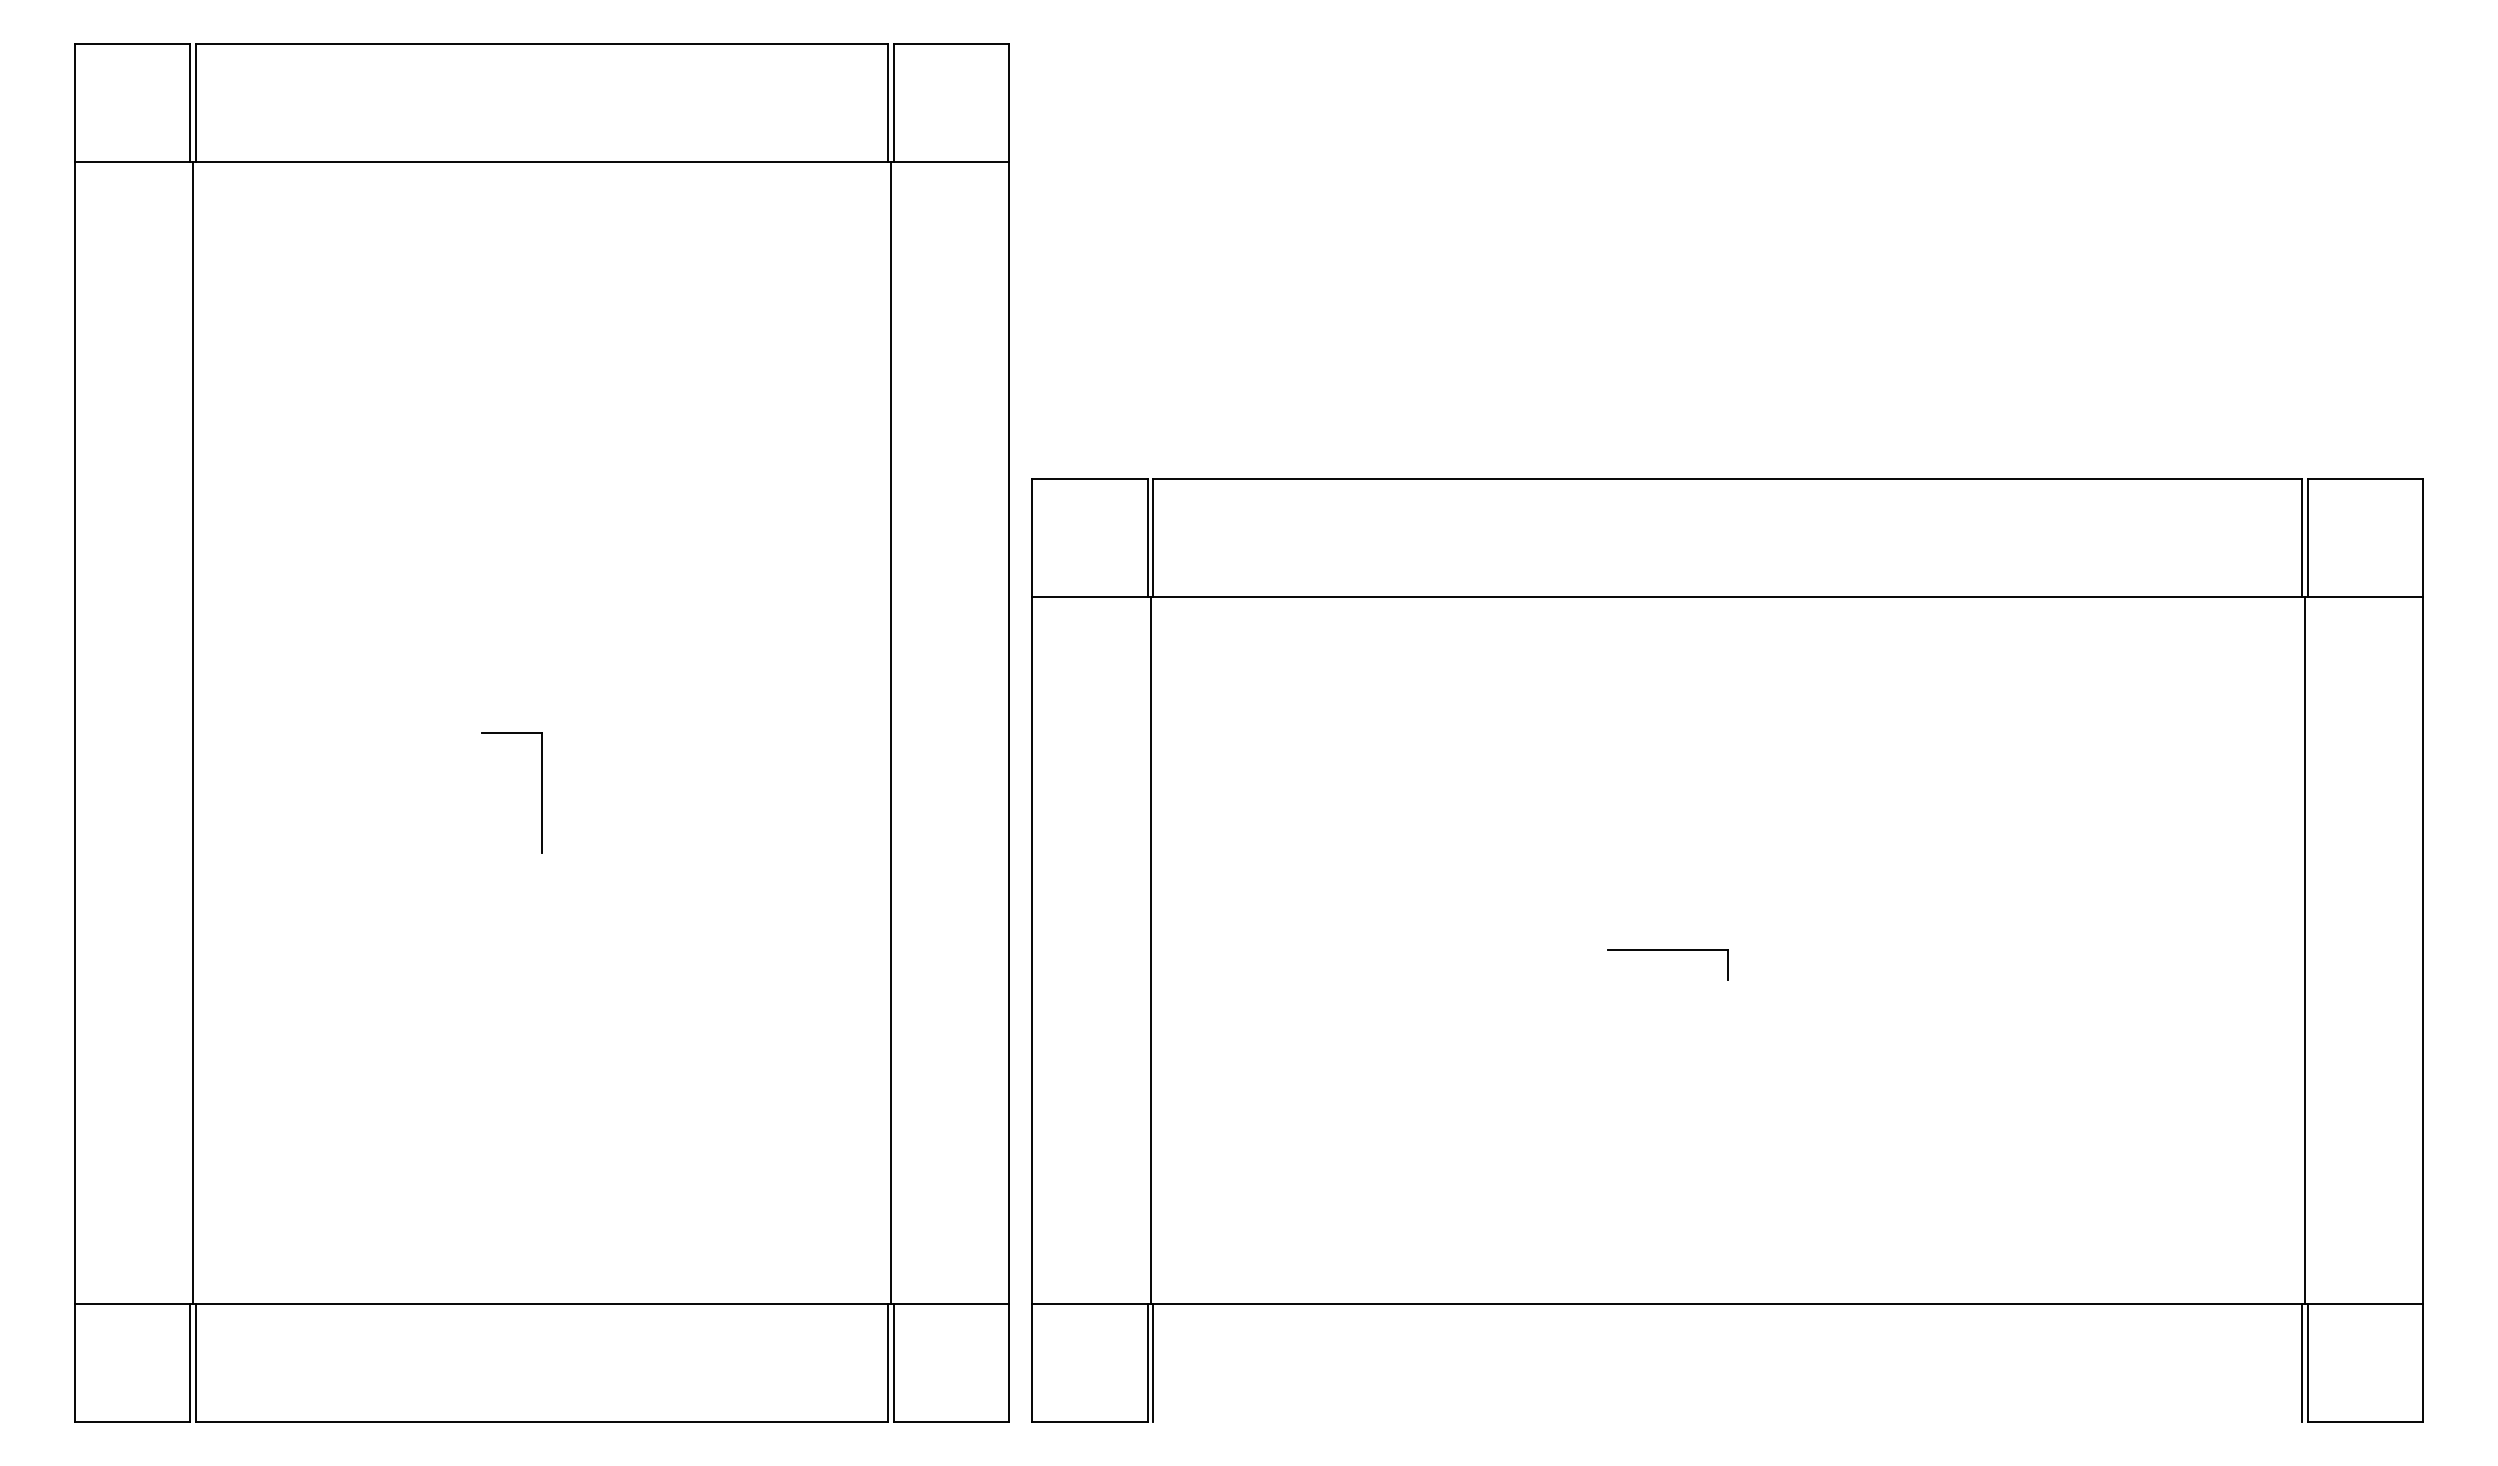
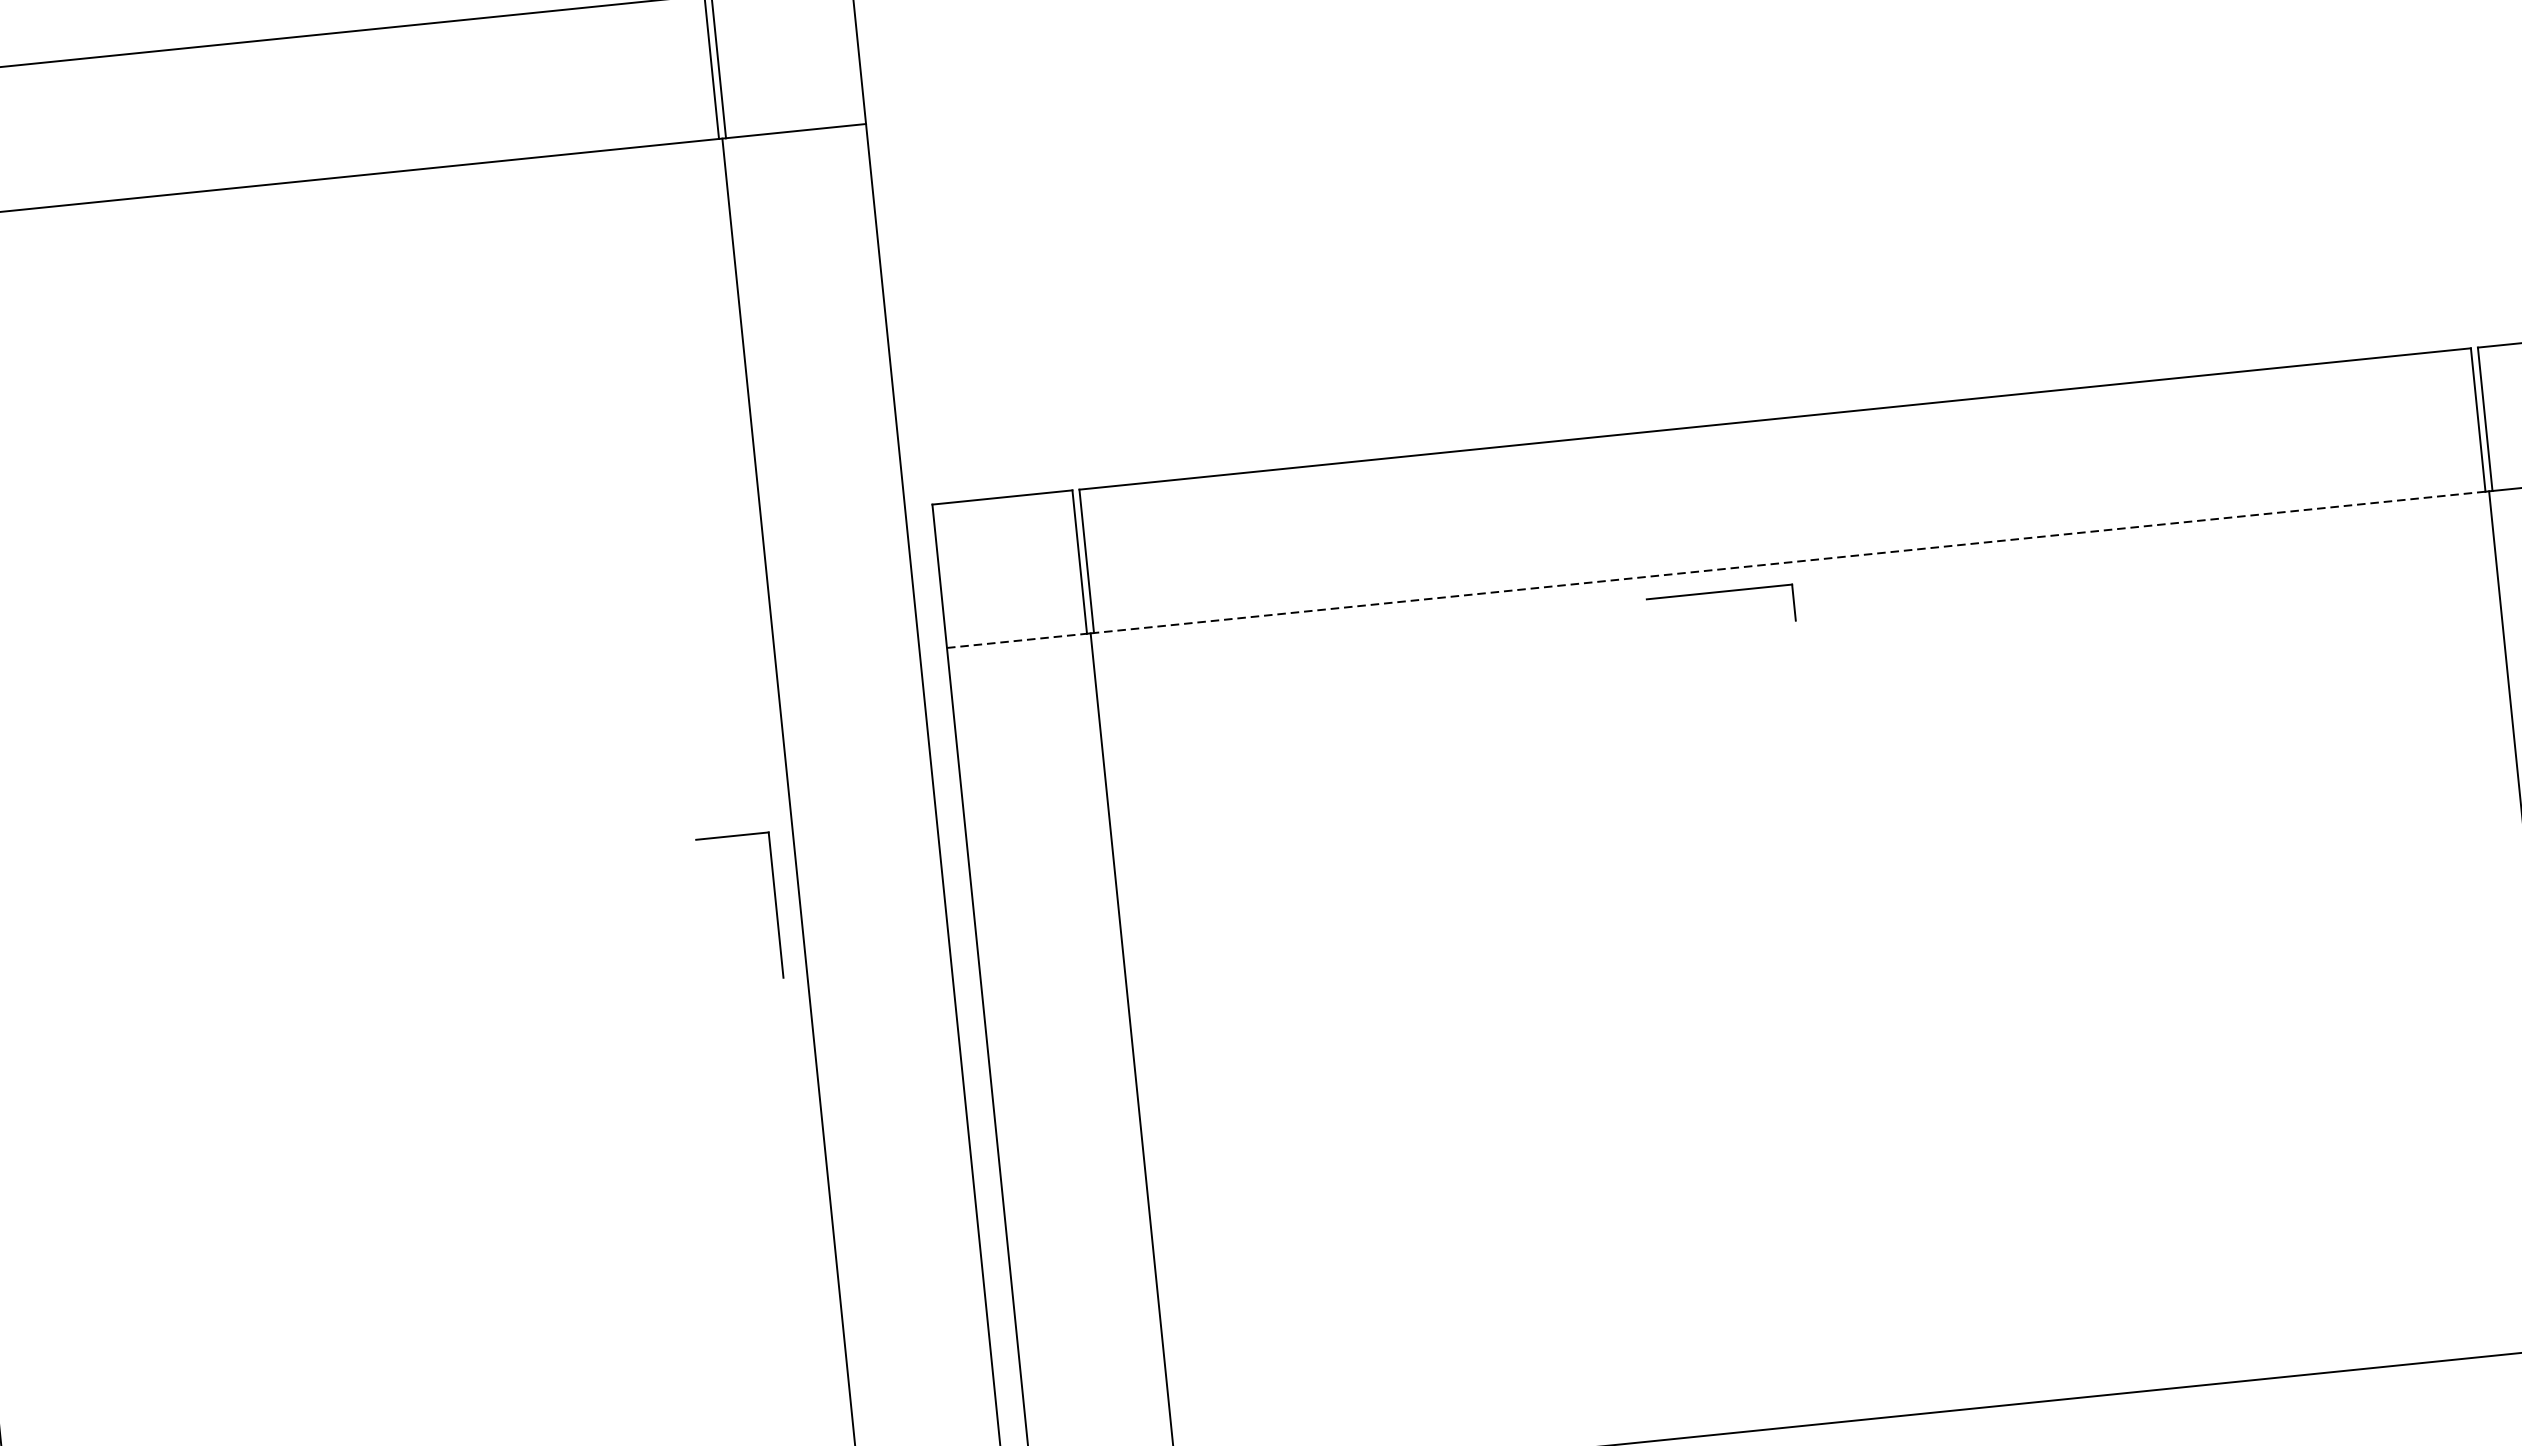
line: (1089, 597) -> (1016, 641), solid -> dashed
line: (1727, 597) -> (1789, 562), solid -> dashed
part: (541, 792) -> (775, 904), moved
part: (1667, 950) -> (1719, 592), moved

